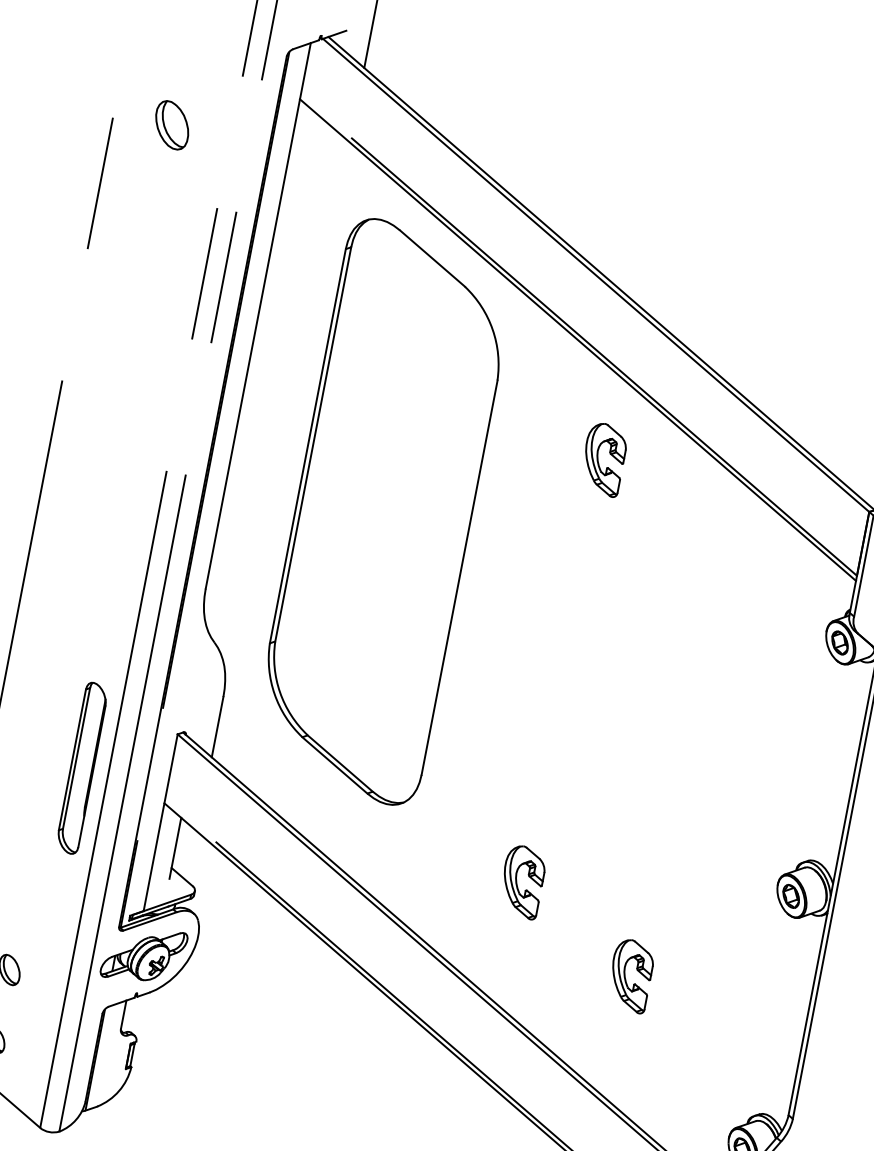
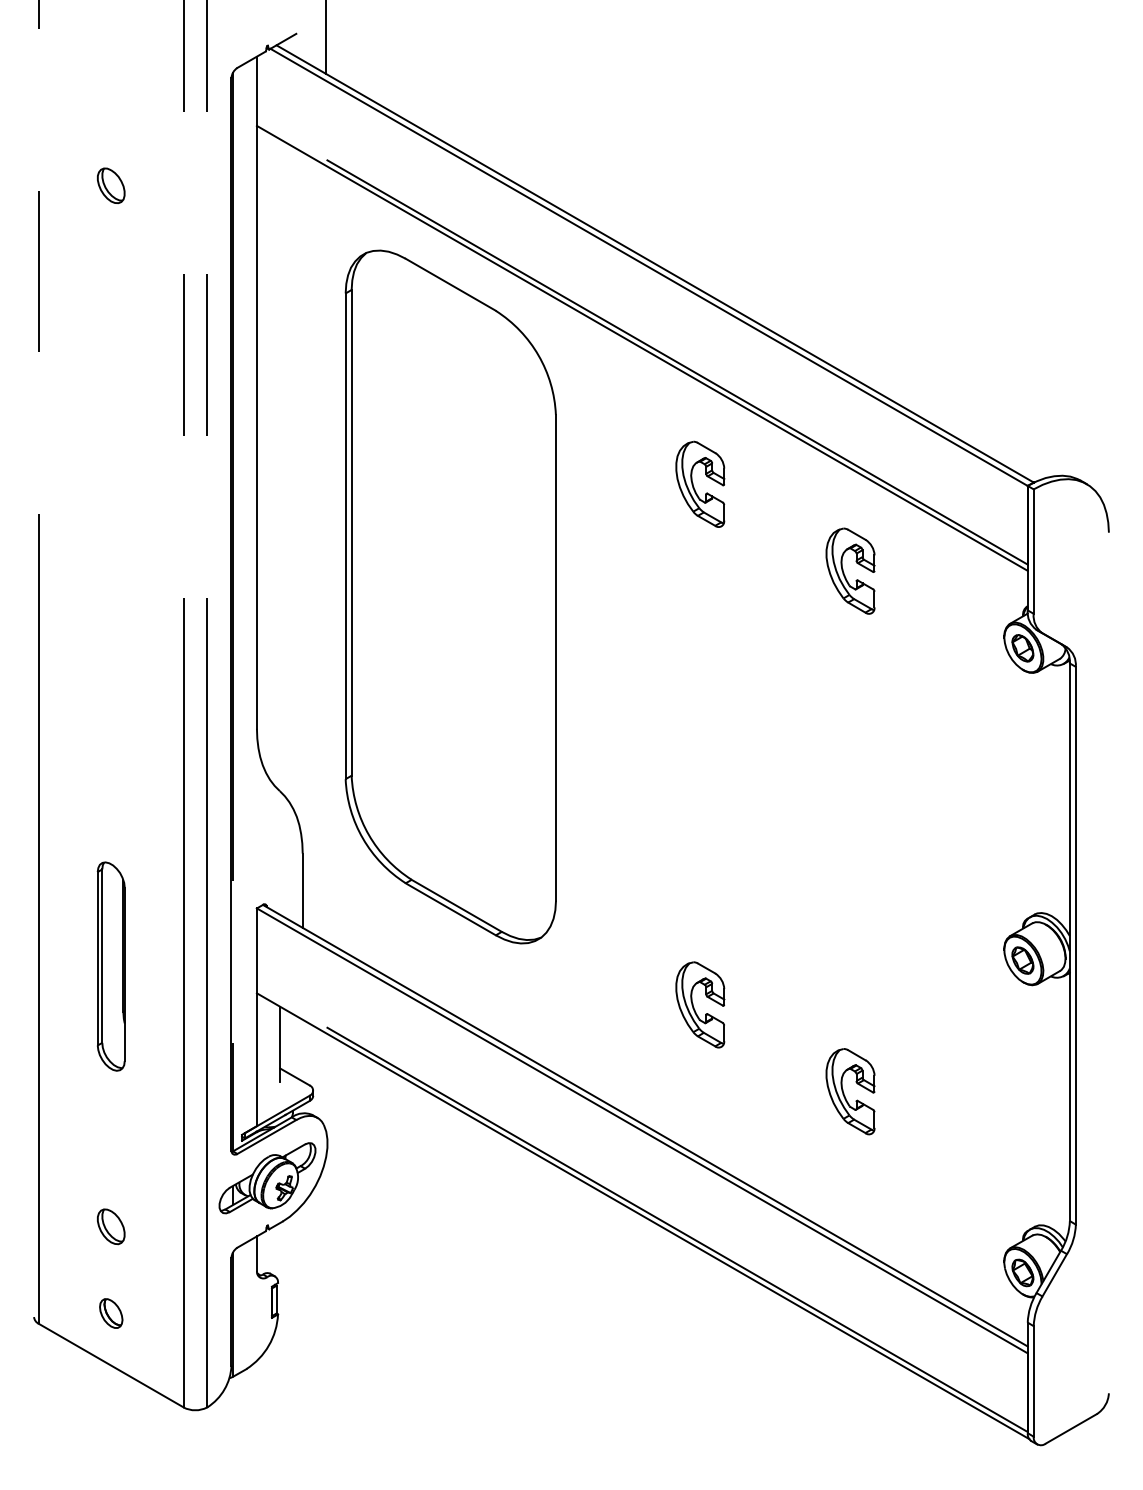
part: (172, 124) -> (111, 185), size x0.62
part: (707, 553) -> (844, 572), added
part: (81, 768) -> (110, 966), moved

